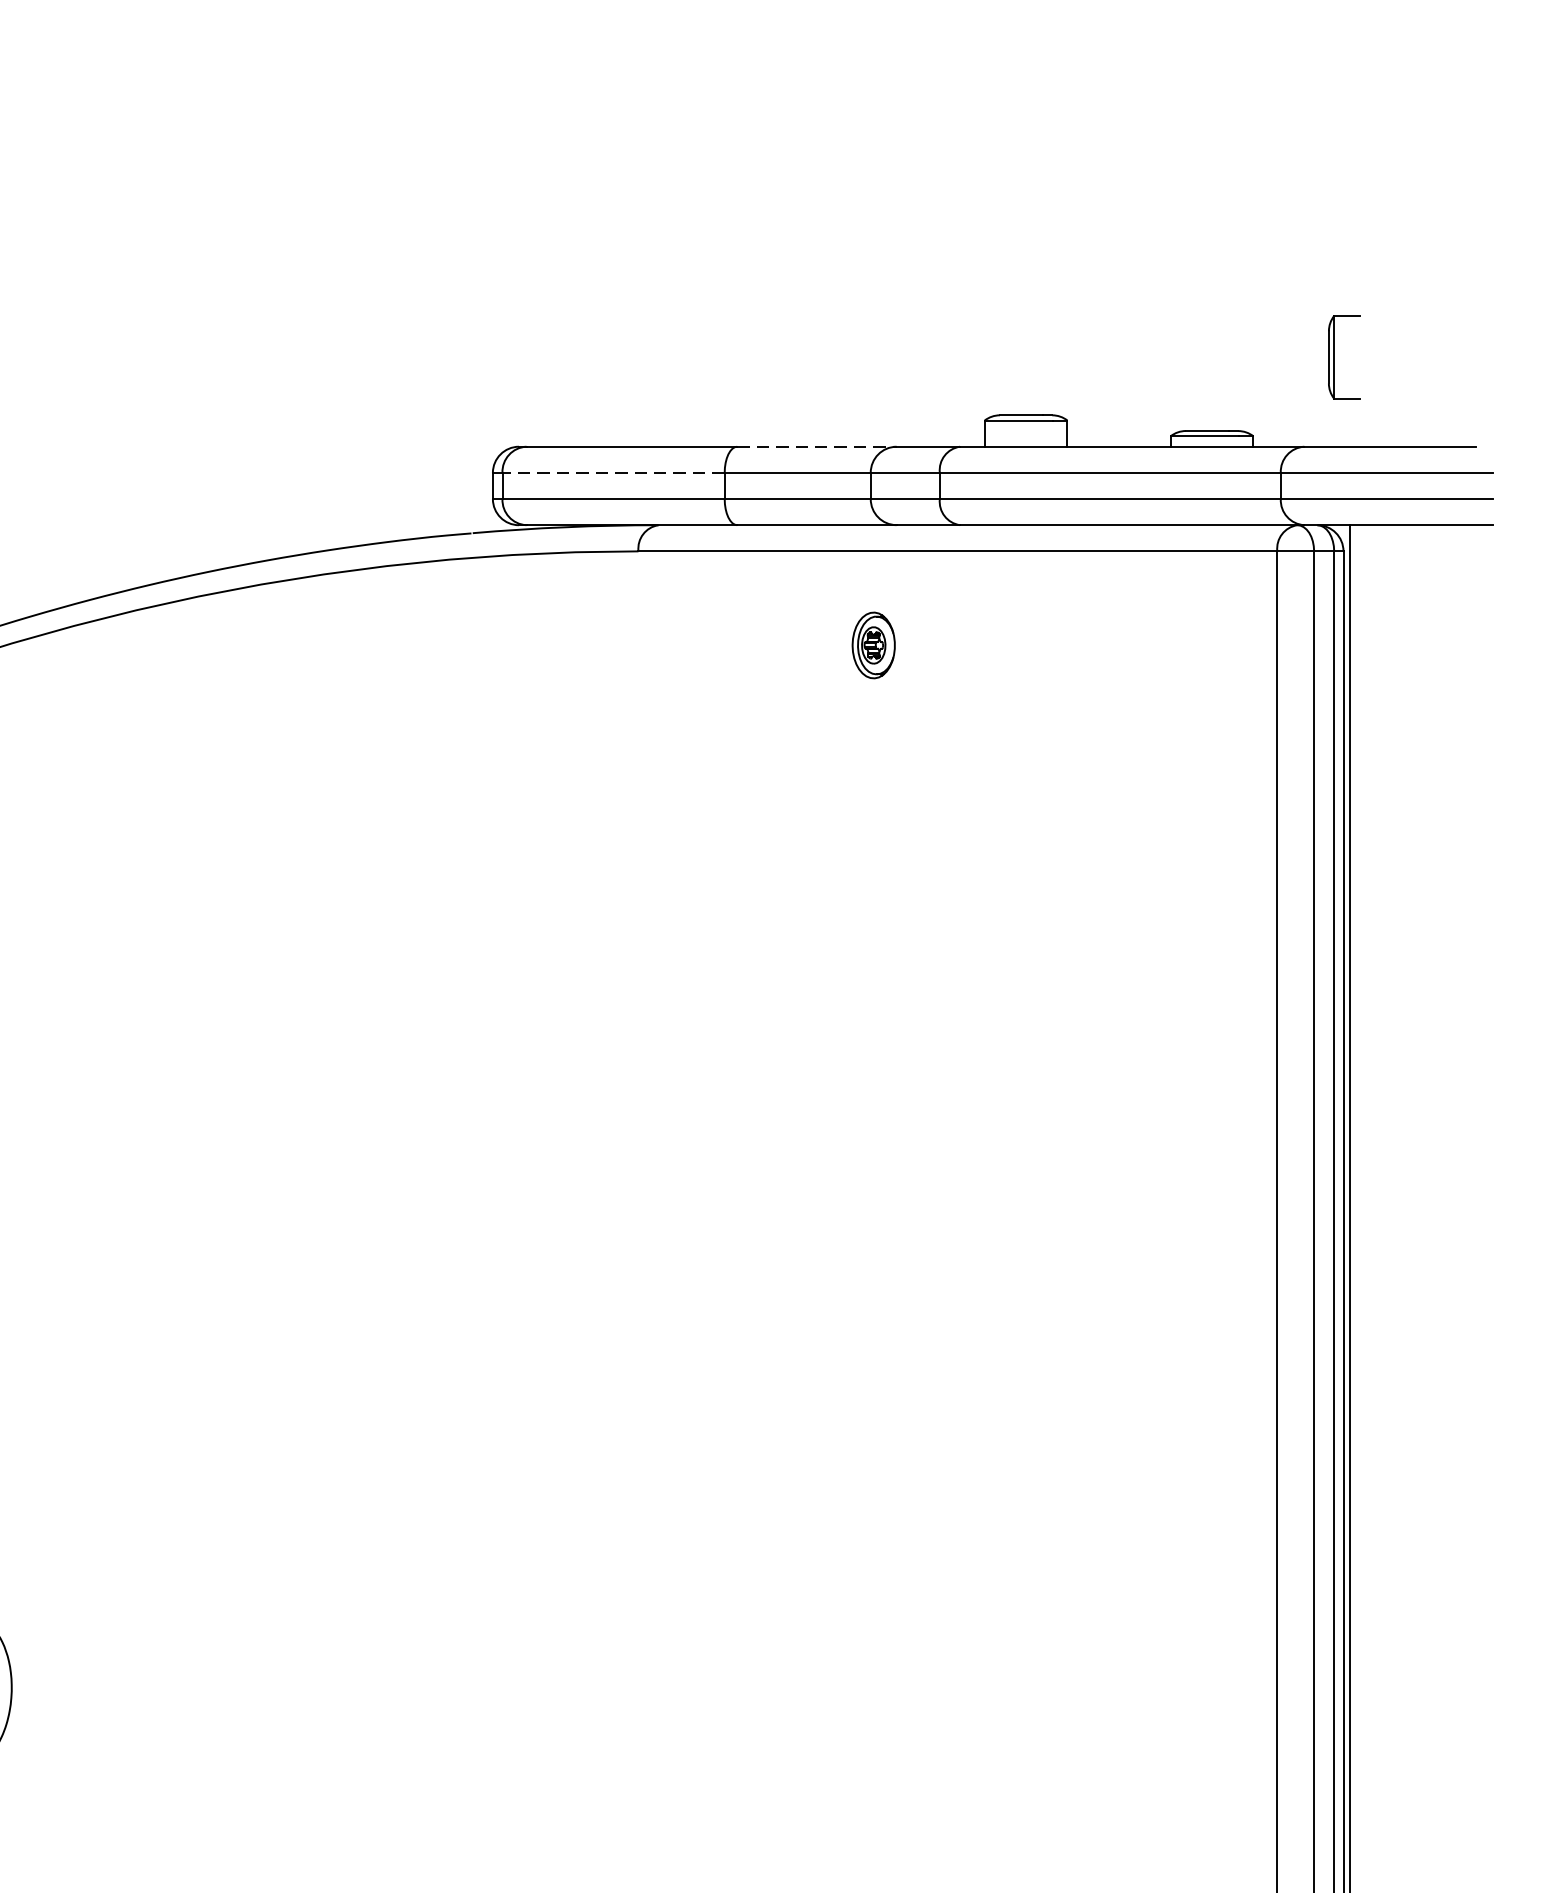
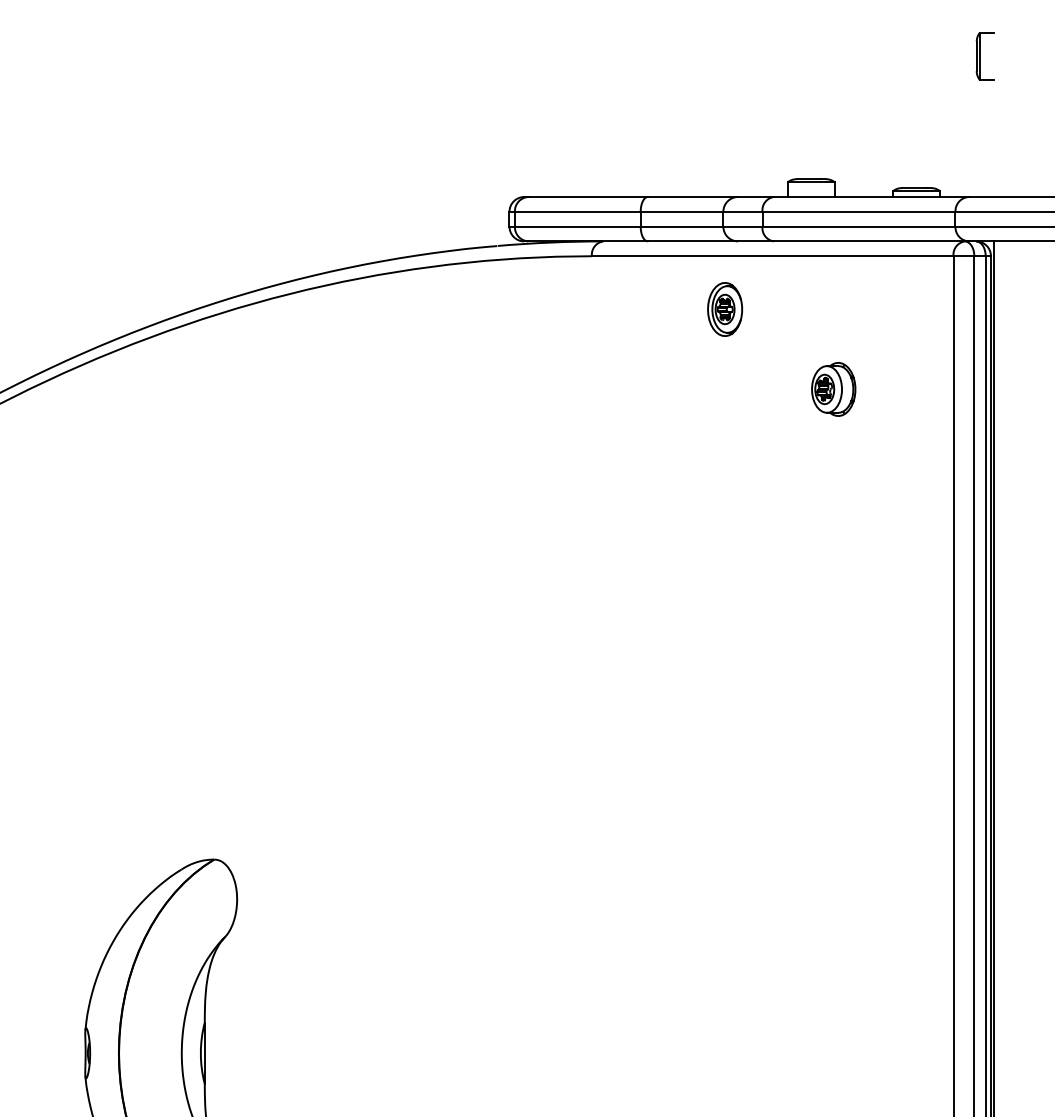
part: (1342, 357) -> (984, 56), moved
line: (817, 447) -> (693, 197), dashed -> solid
line: (613, 472) -> (577, 211), dashed -> solid
part: (872, 645) -> (724, 309), size x1.43
part: (1065, 786) -> (833, 389), added

